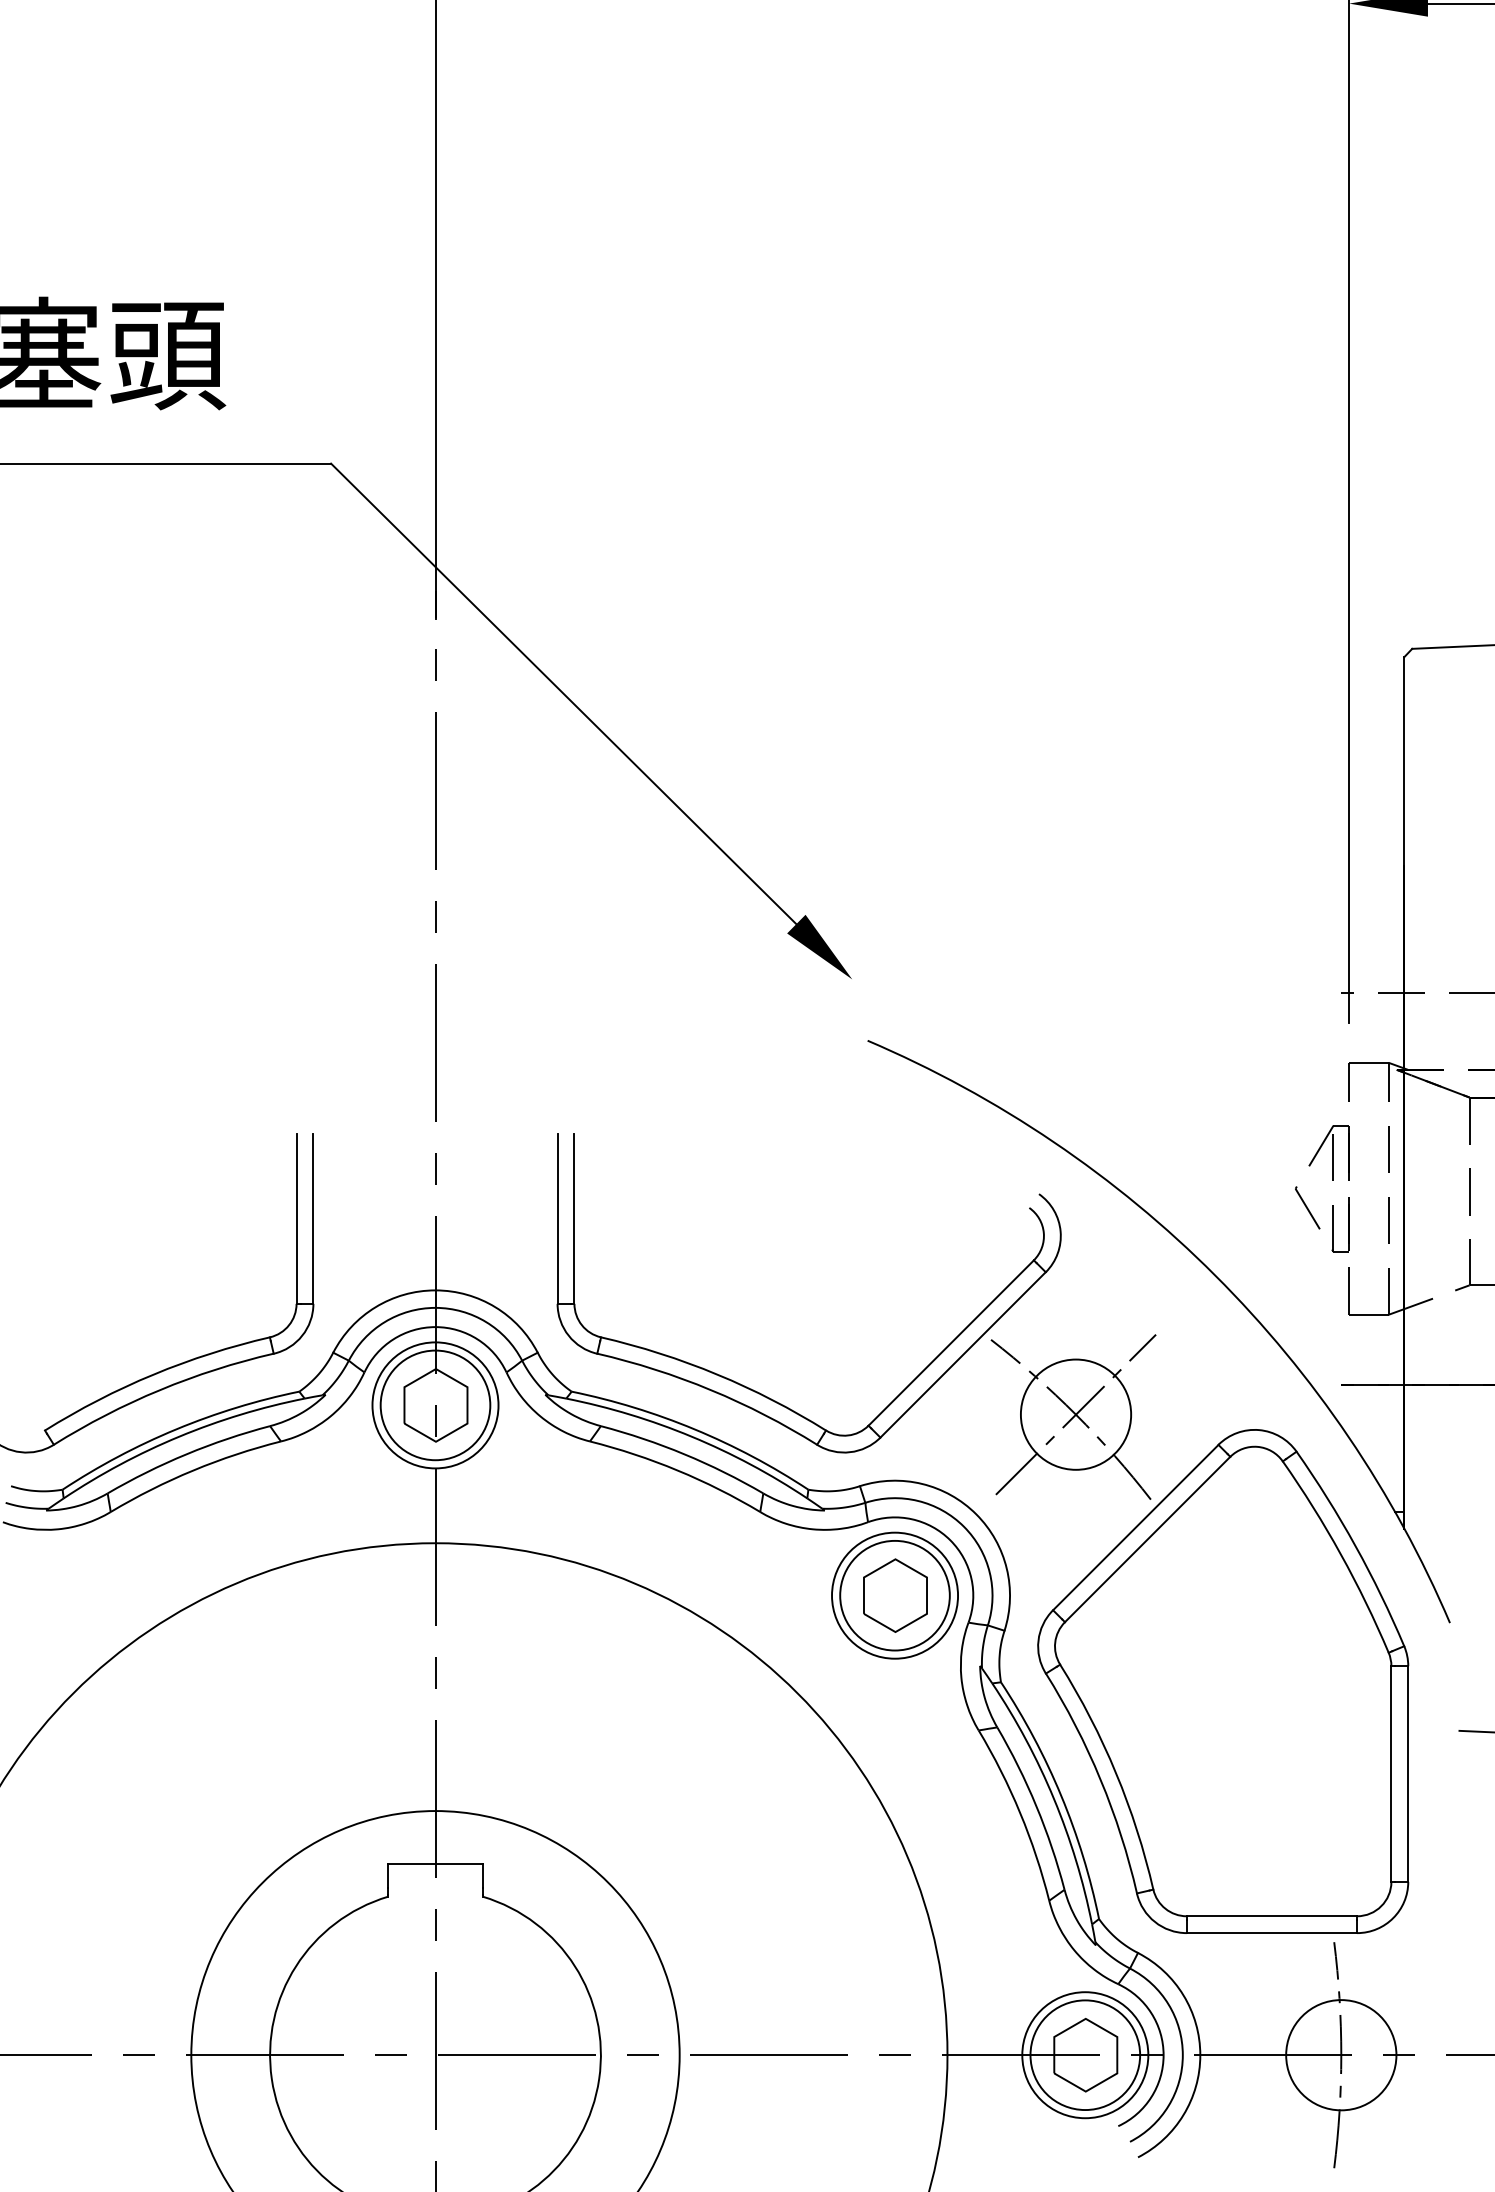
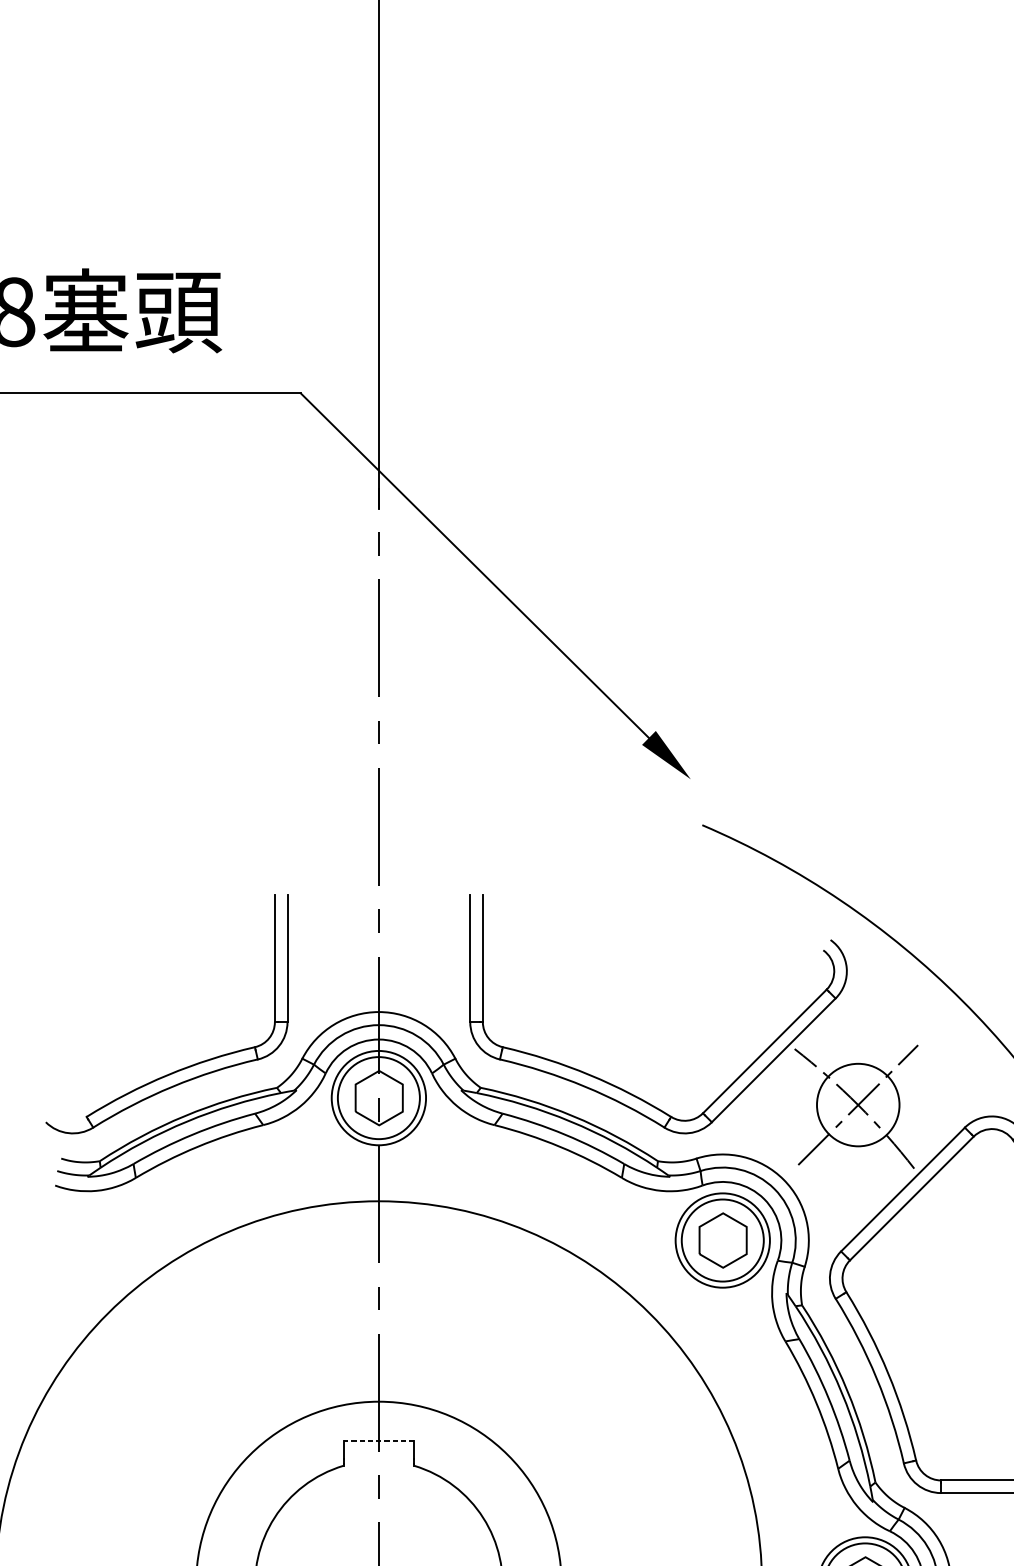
line: (435, 1863) -> (378, 1440), solid -> dashed

